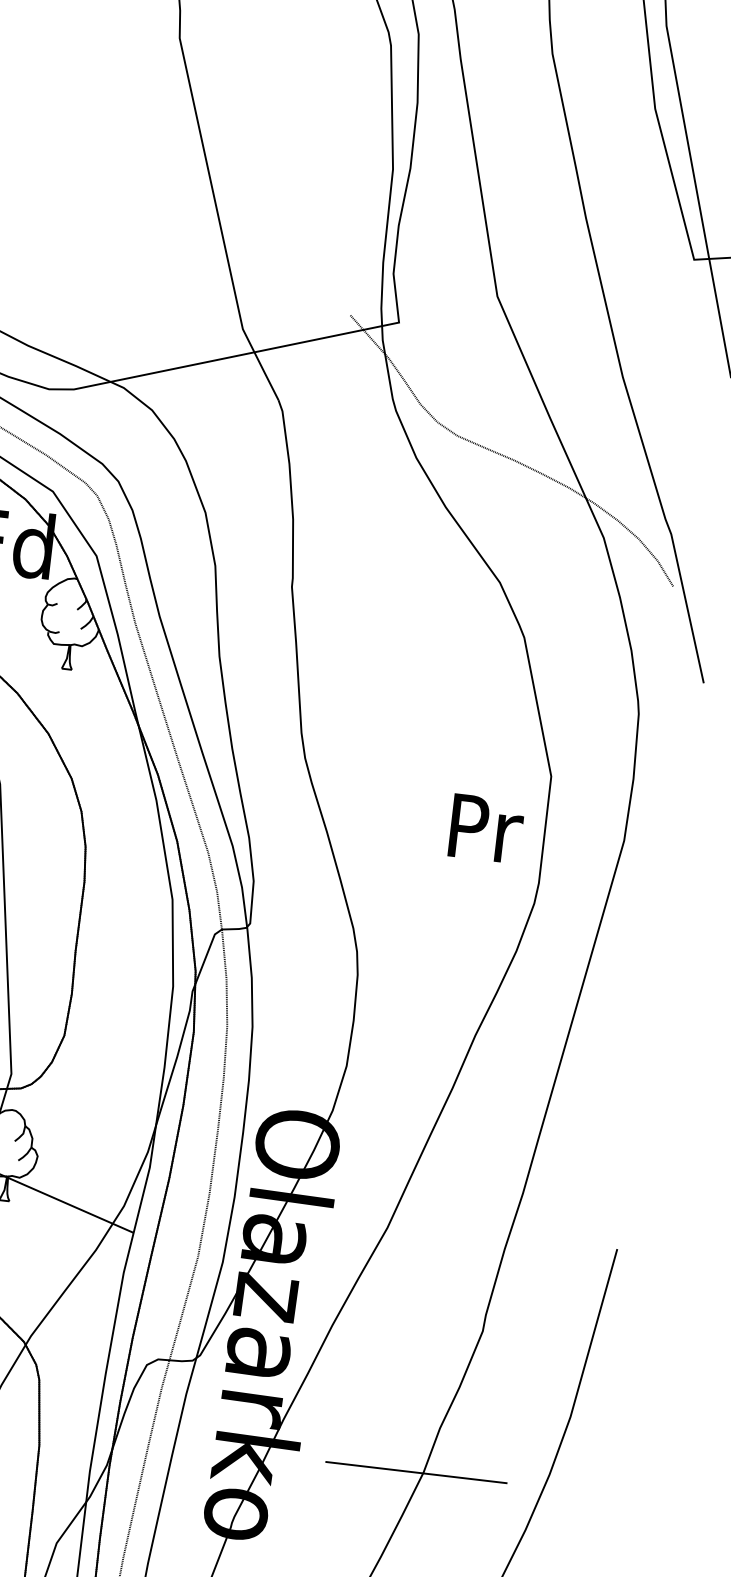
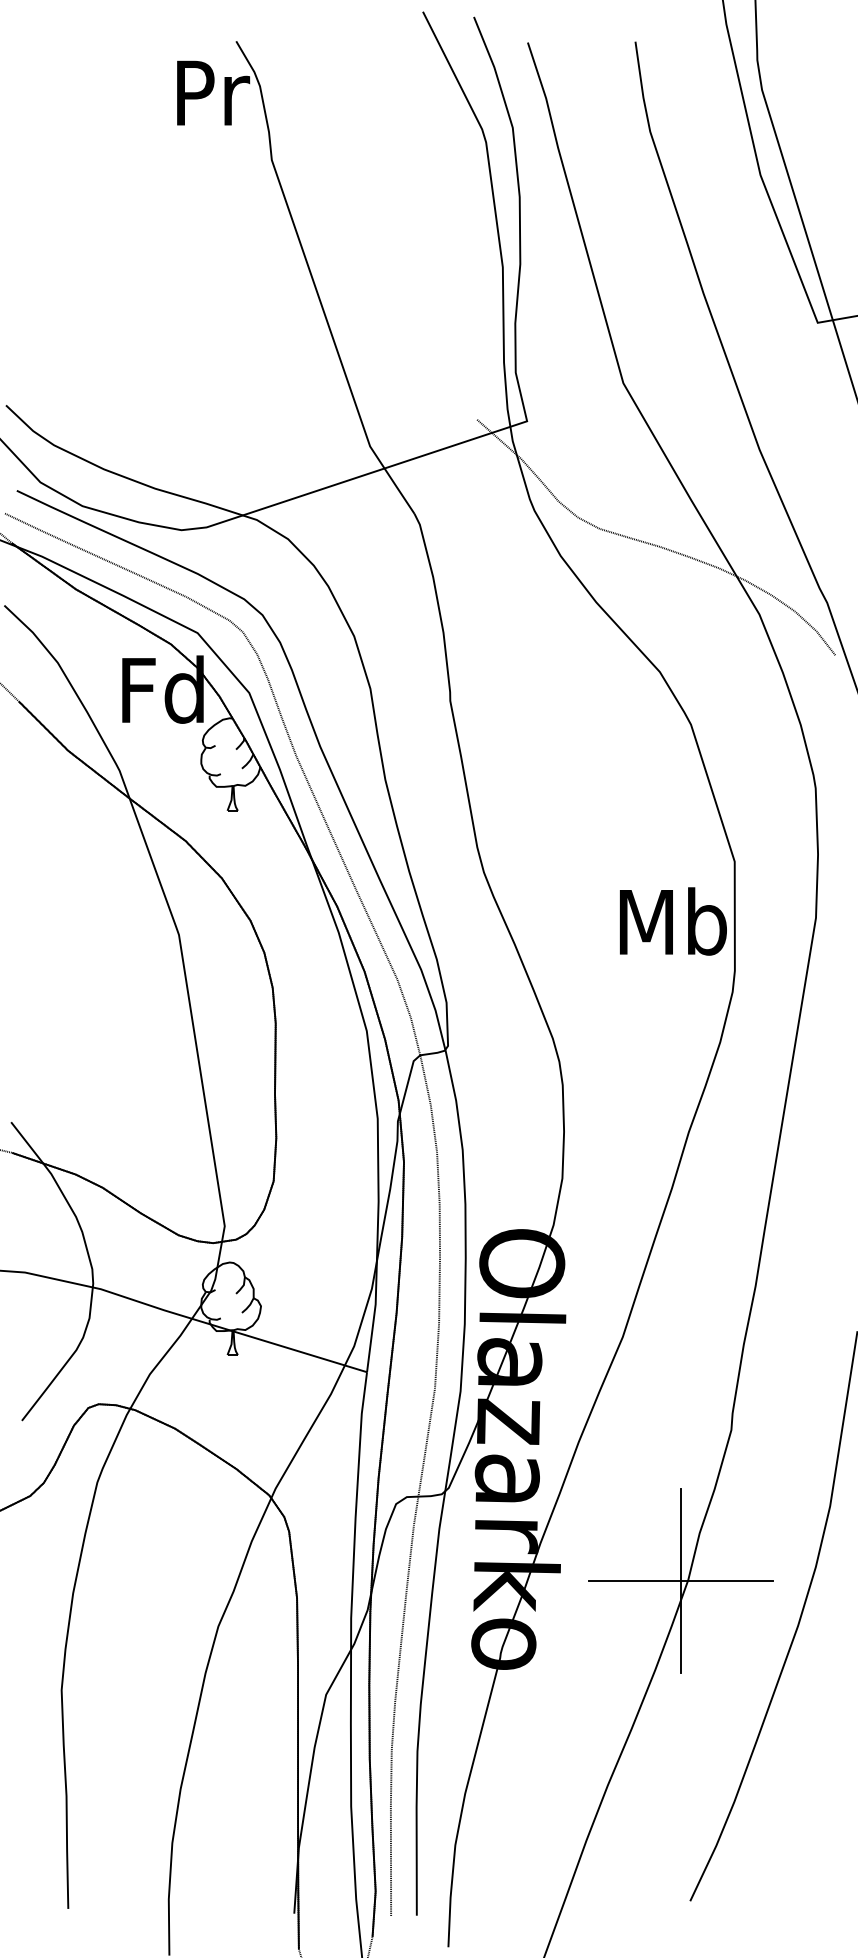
text: (483, 827) -> (672, 921), Pr -> Mb
line: (416, 1472) -> (681, 1580), added

